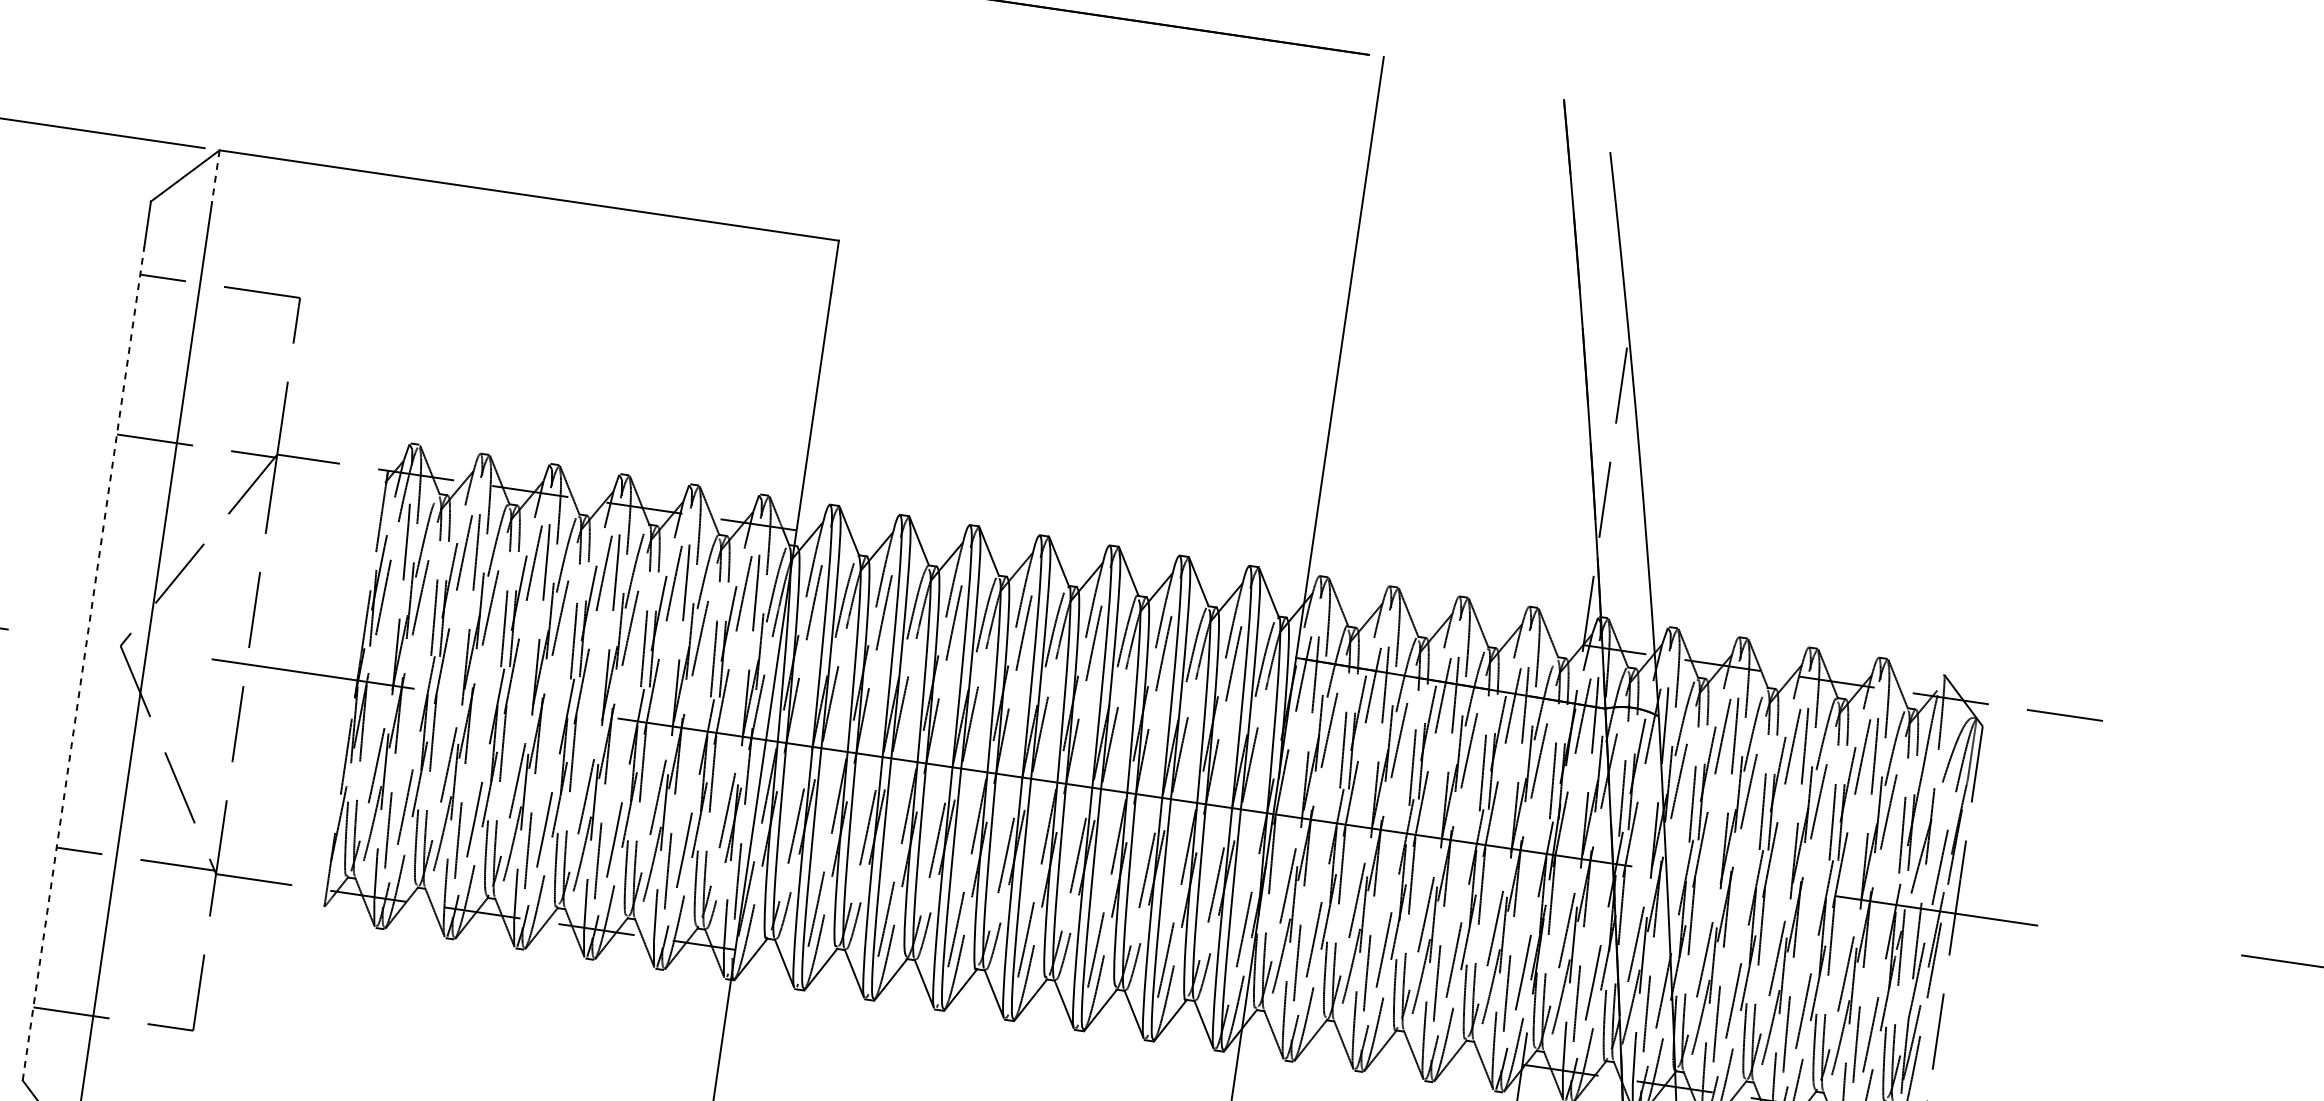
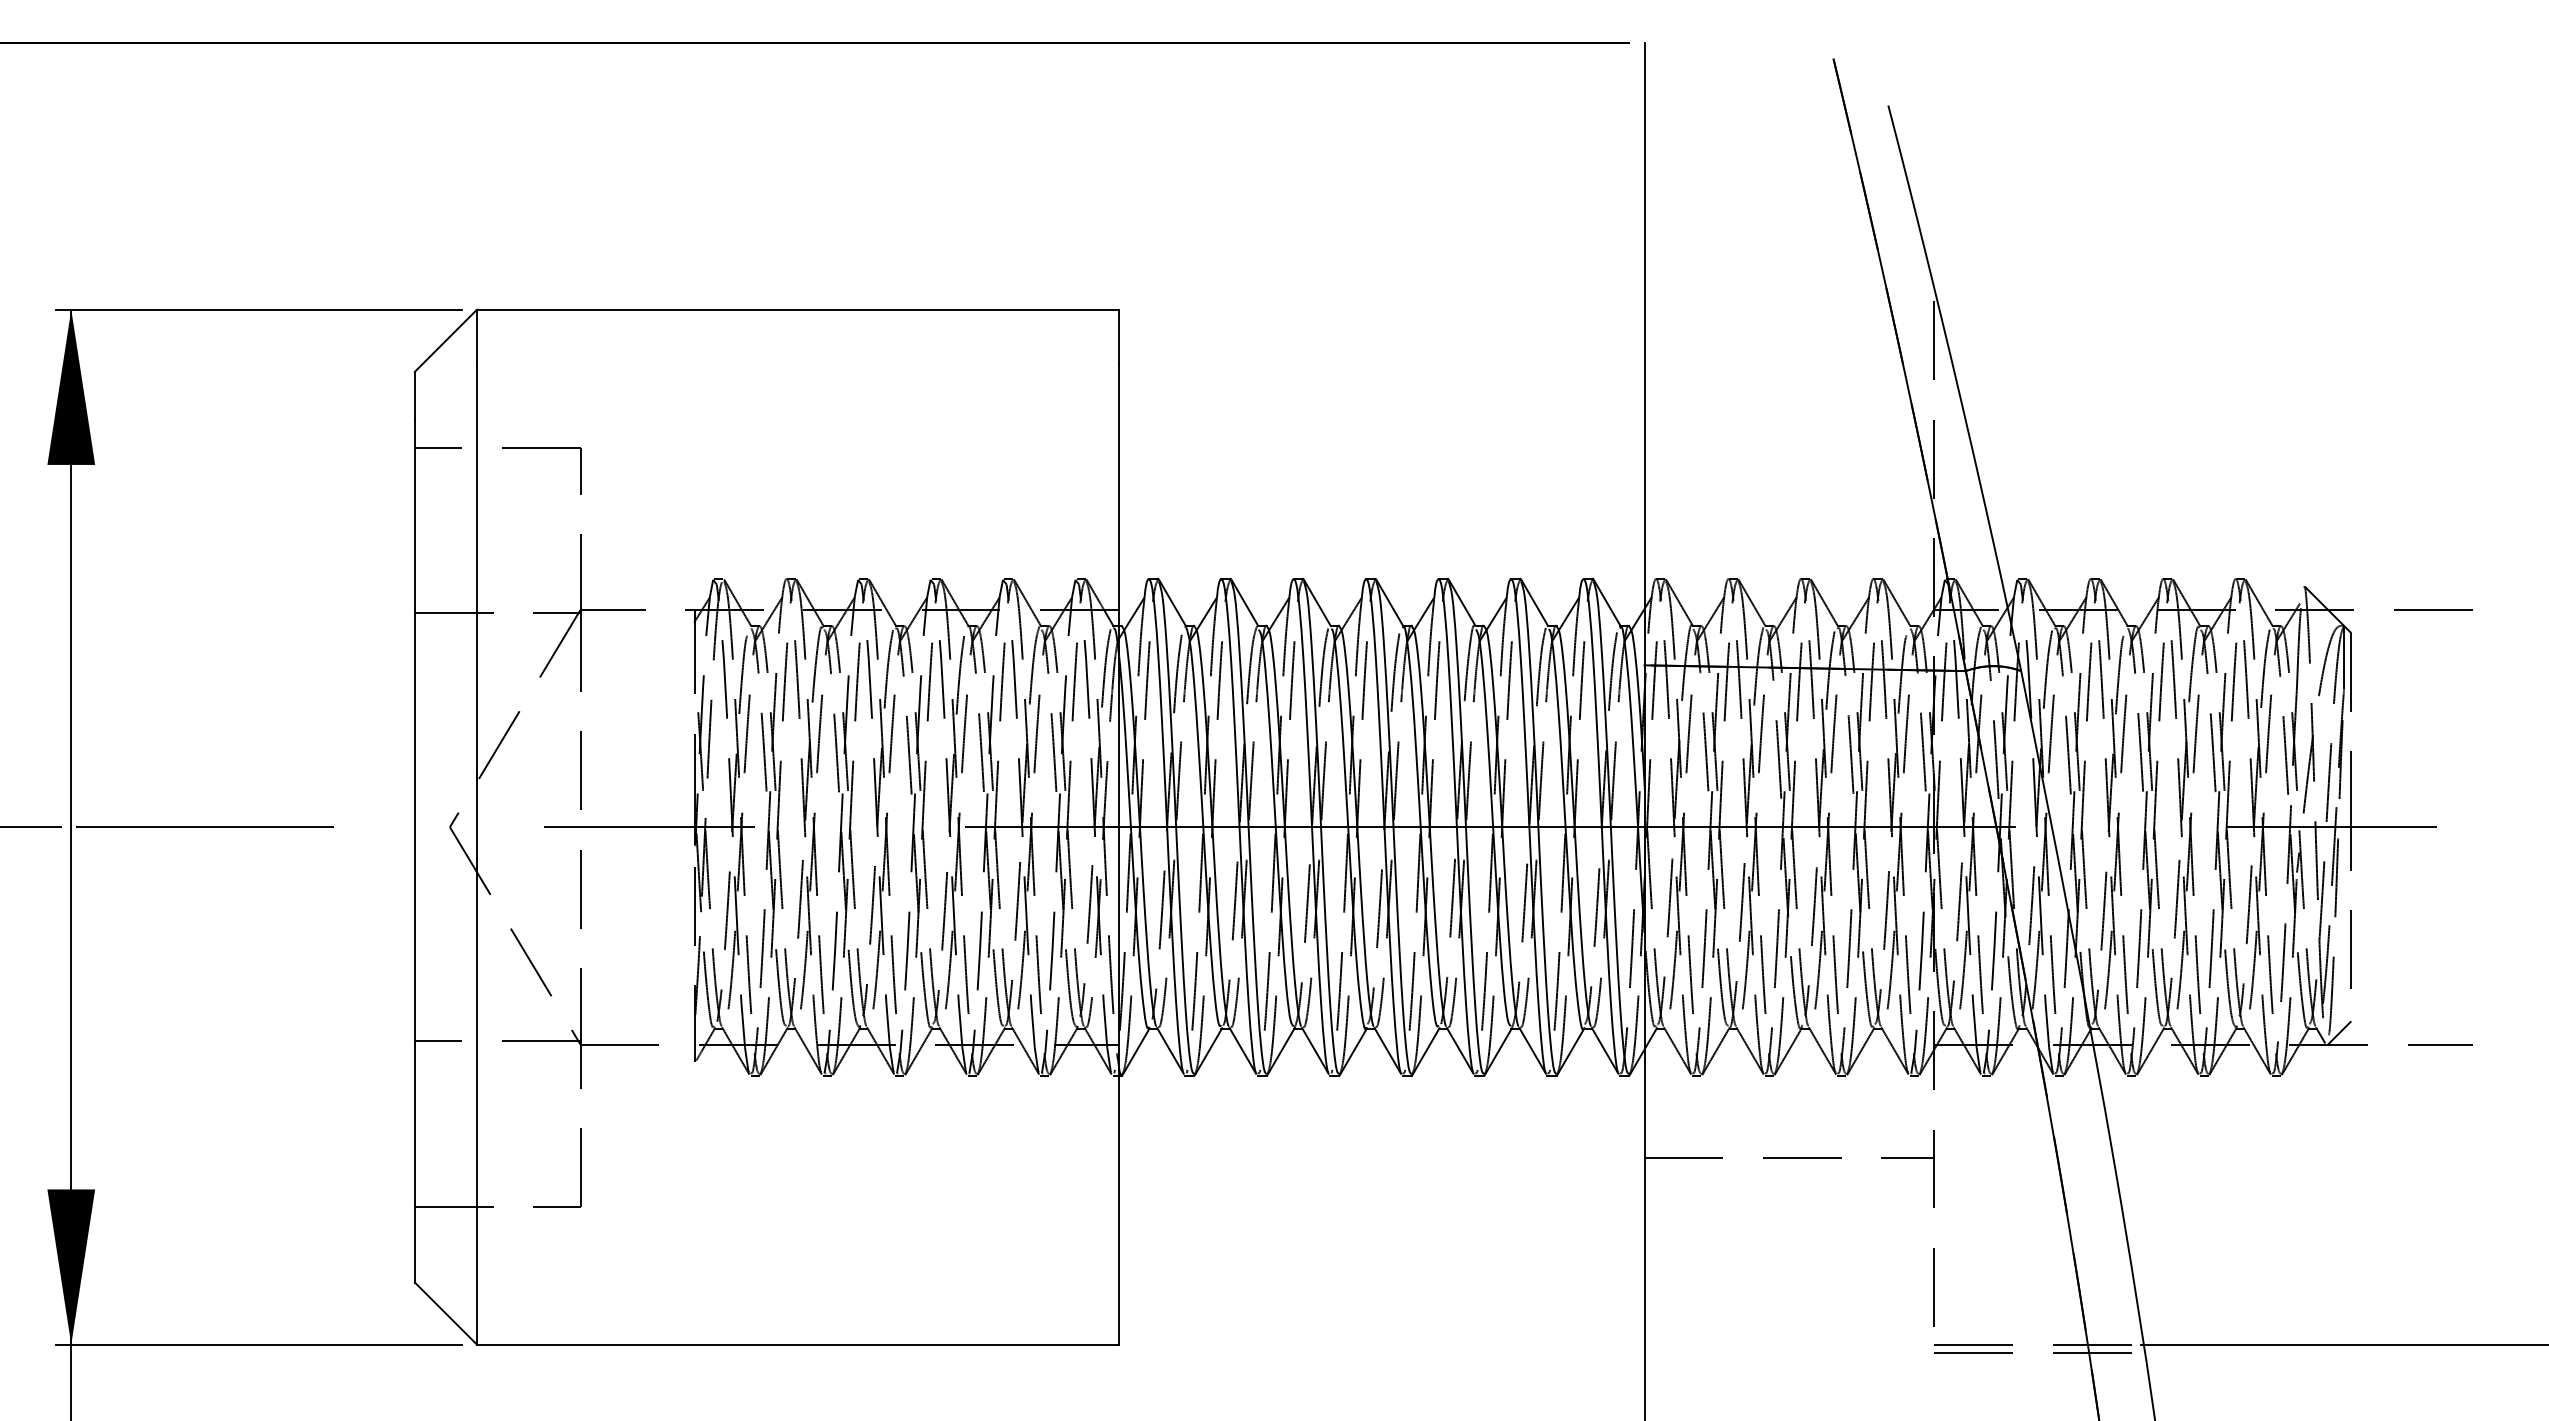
line: (216, 176) -> (477, 336), dashed -> solid
line: (83, 663) -> (414, 850), dashed -> solid

